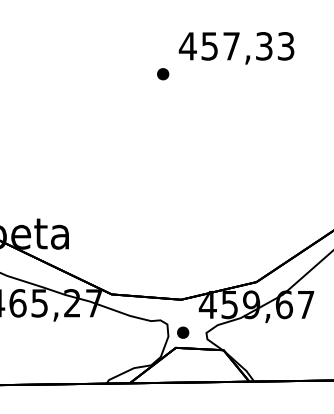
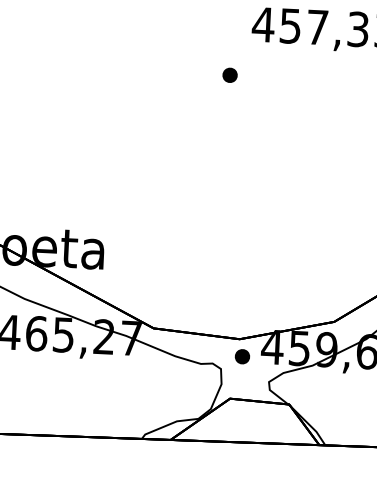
part: (163, 74) -> (230, 75), moved
part: (183, 332) -> (242, 356), moved

